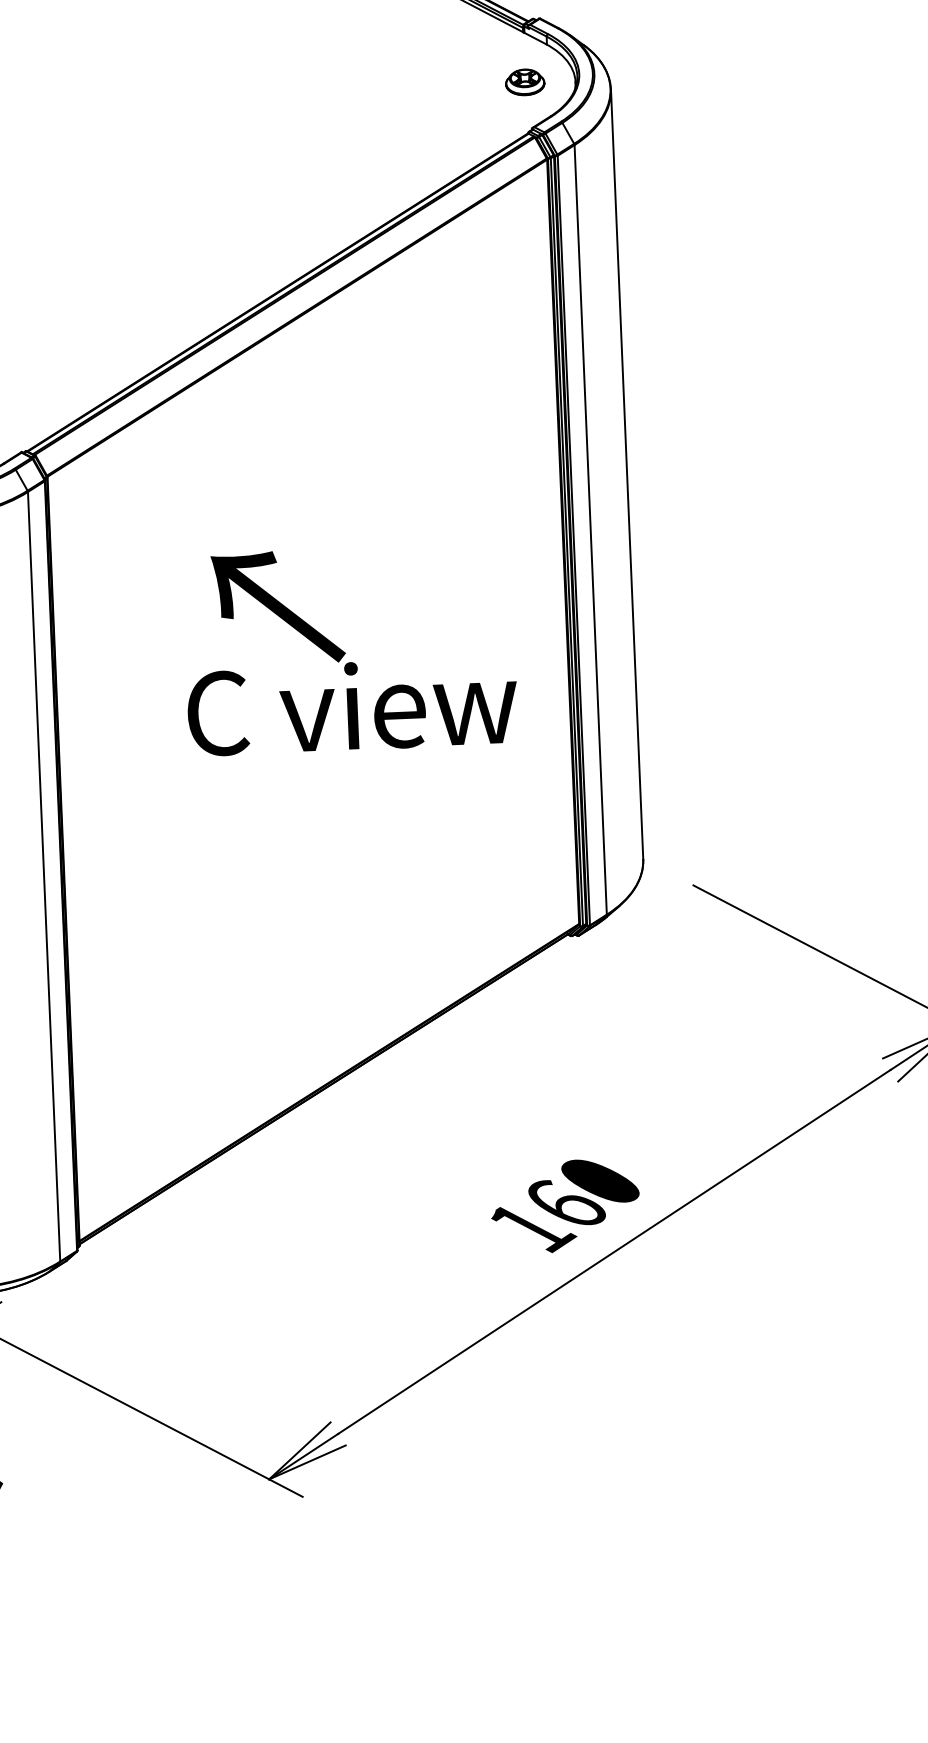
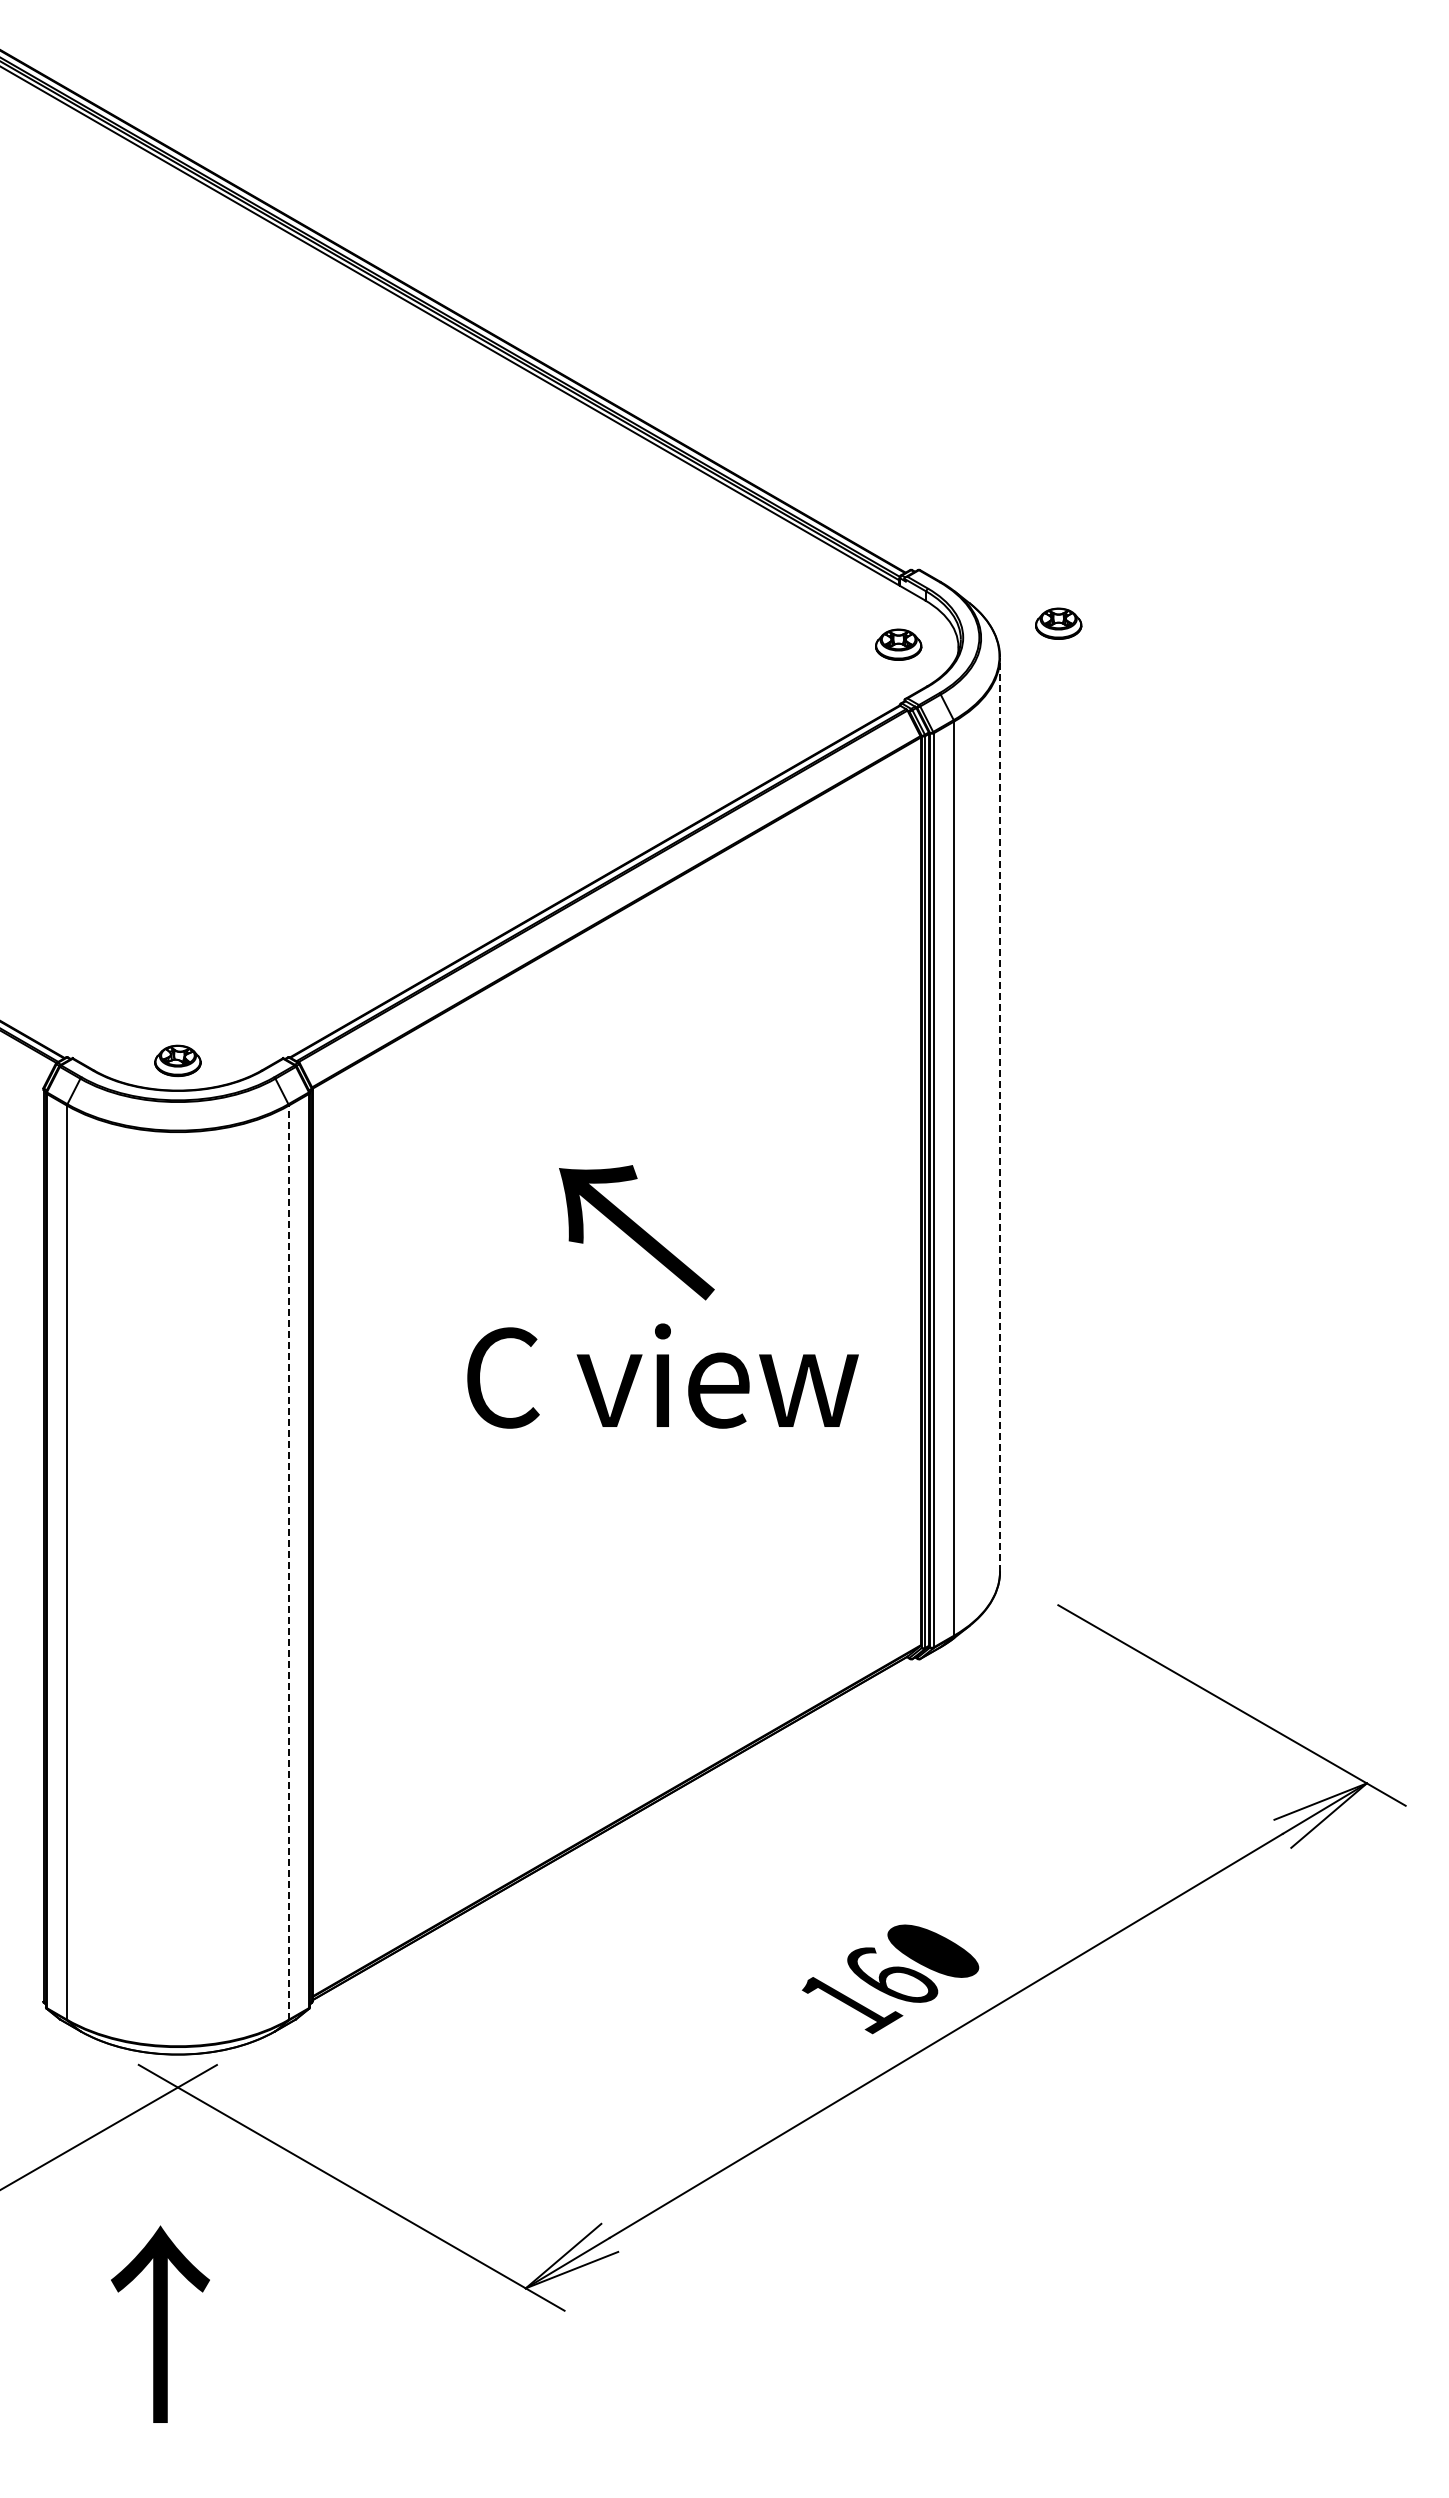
part: (659, 58) -> (1058, 623), added
line: (627, 474) -> (1000, 1114), solid -> dashed
text: (278, 607) -> (636, 1232), moved
line: (43, 876) -> (288, 1562), solid -> dashed

